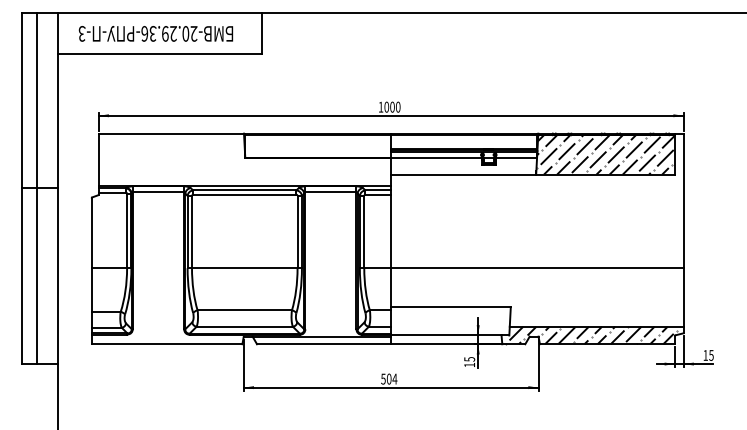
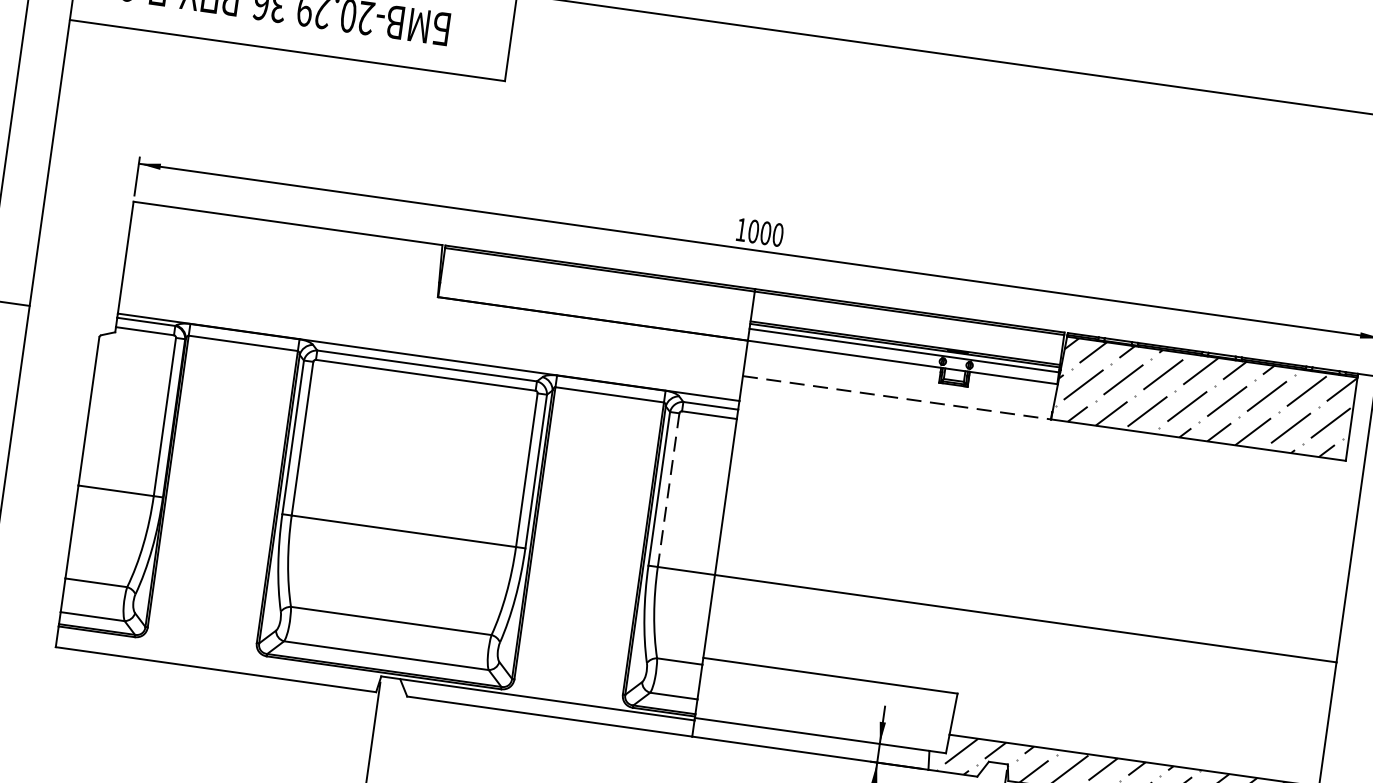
line: (463, 174) -> (896, 397), solid -> dashed
line: (364, 232) -> (668, 491), solid -> dashed

